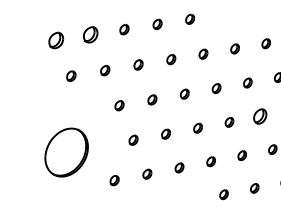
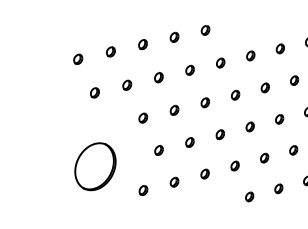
part: (90, 34) -> (110, 51), size x0.62
part: (56, 39) -> (78, 58), size x0.62
part: (260, 116) -> (279, 119), size x0.62

